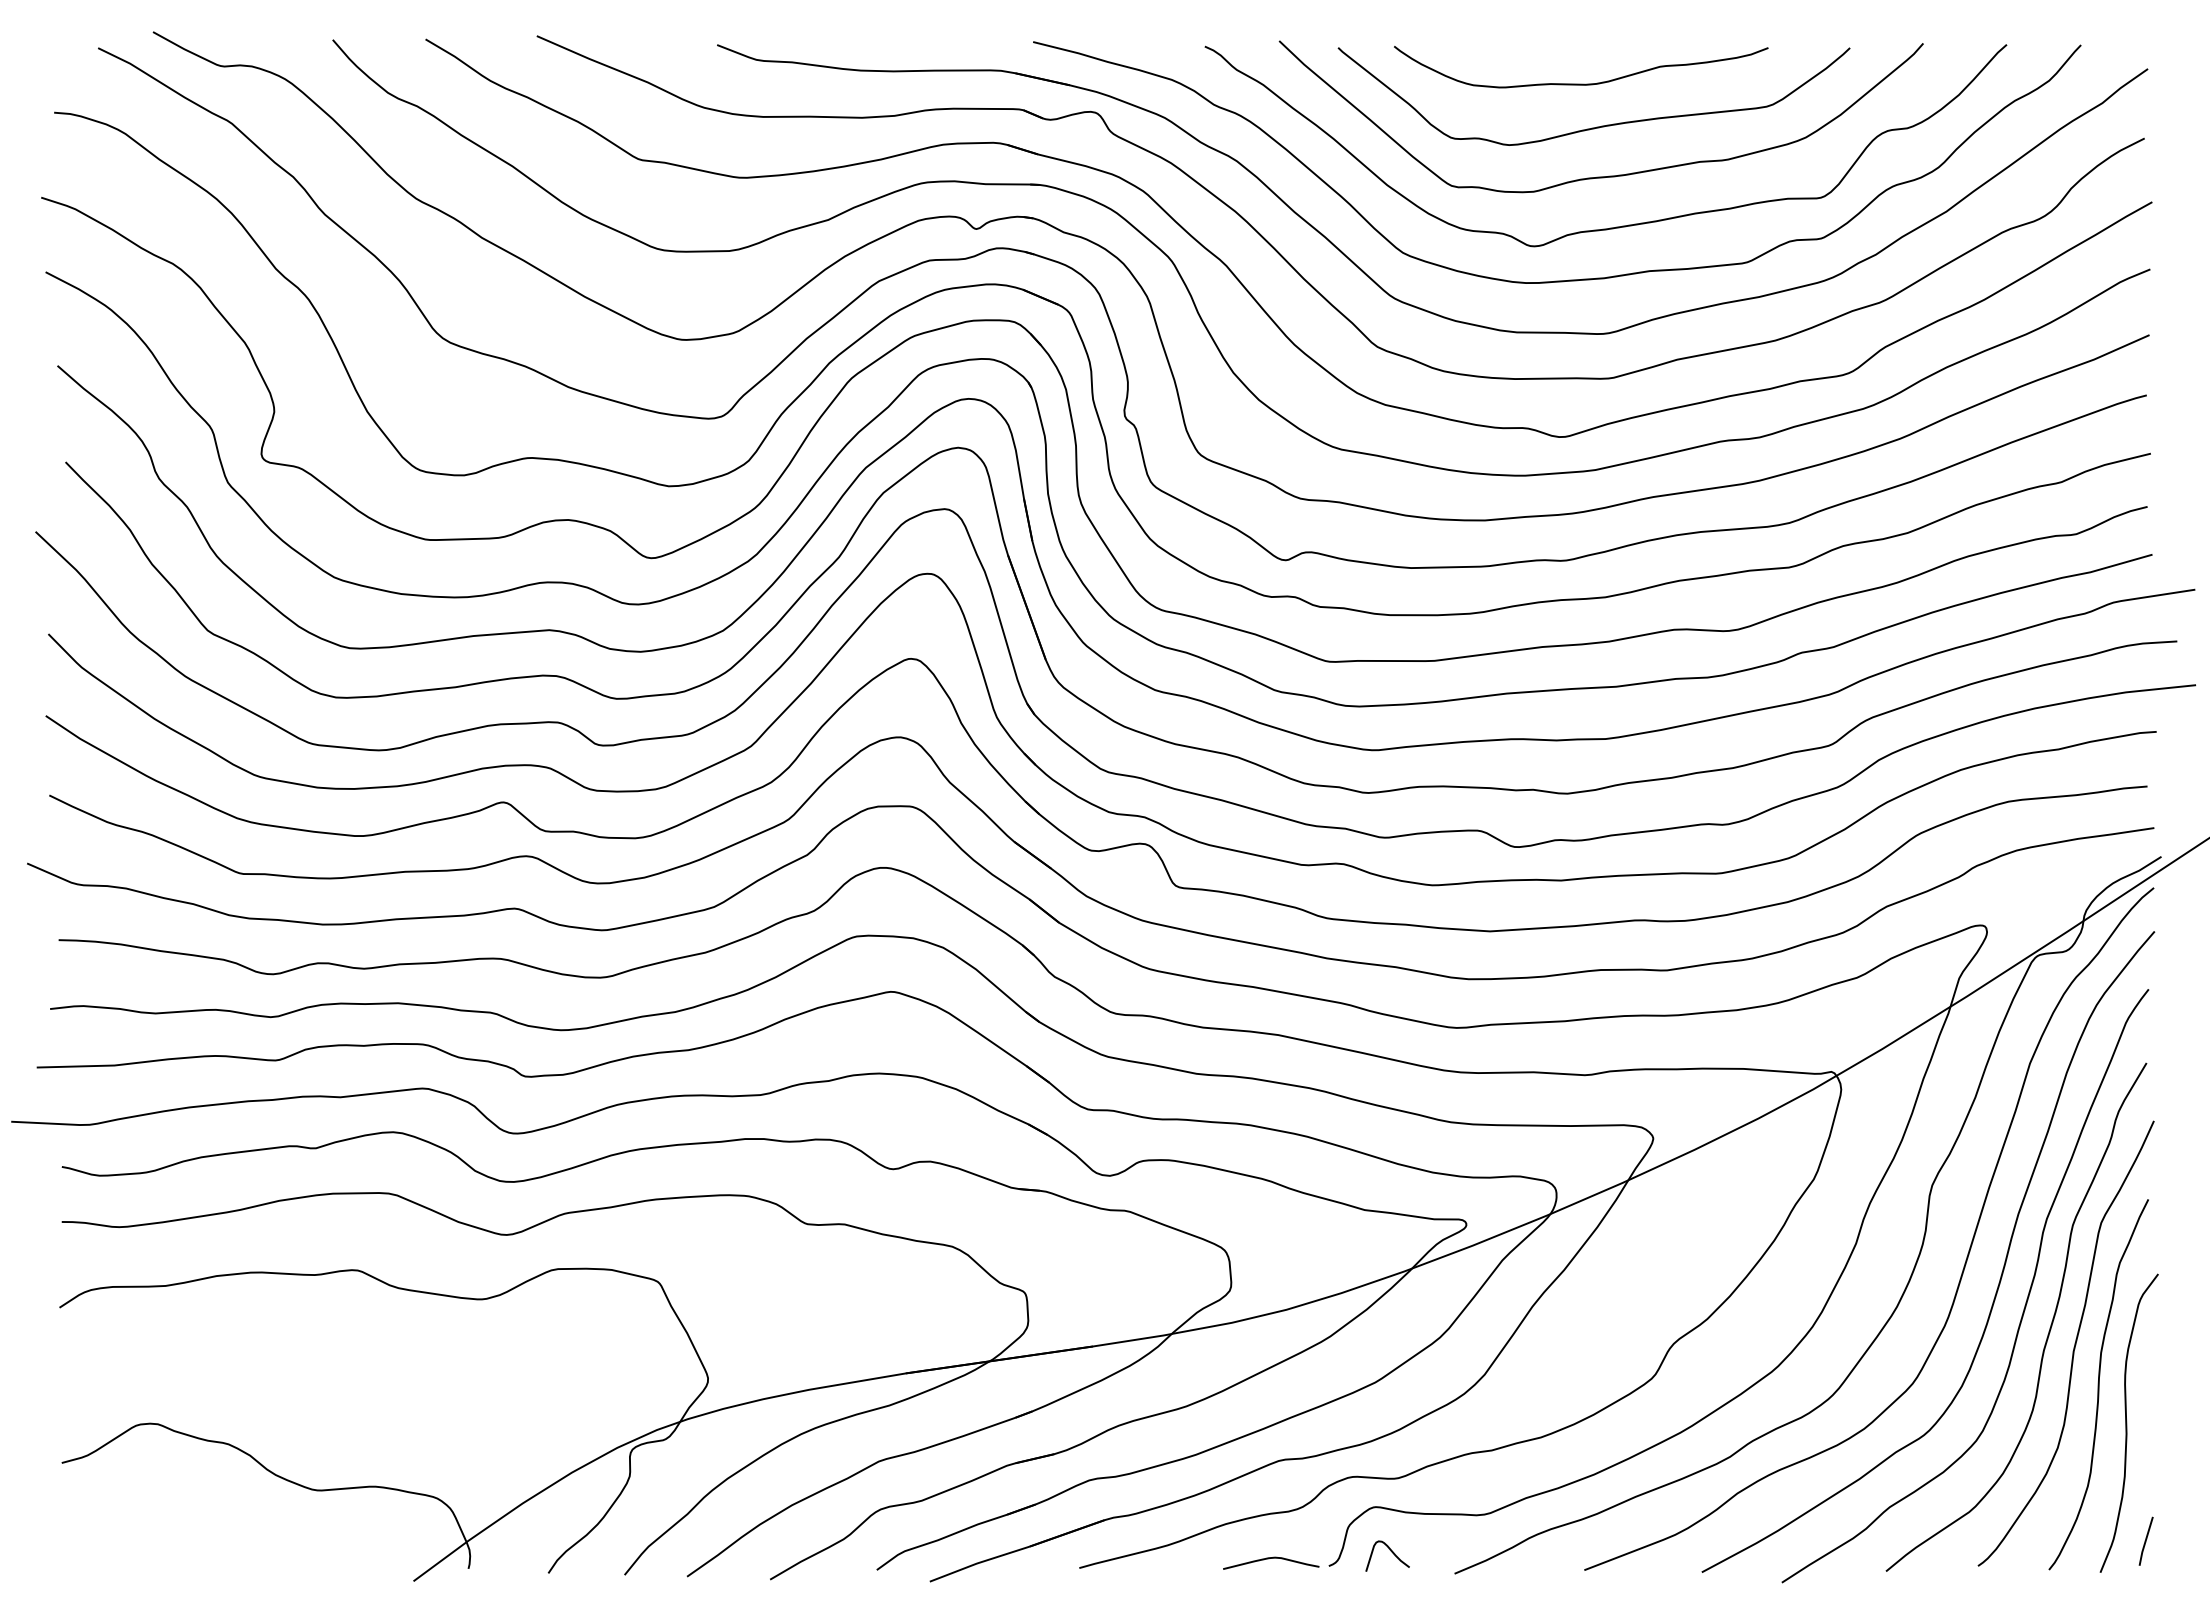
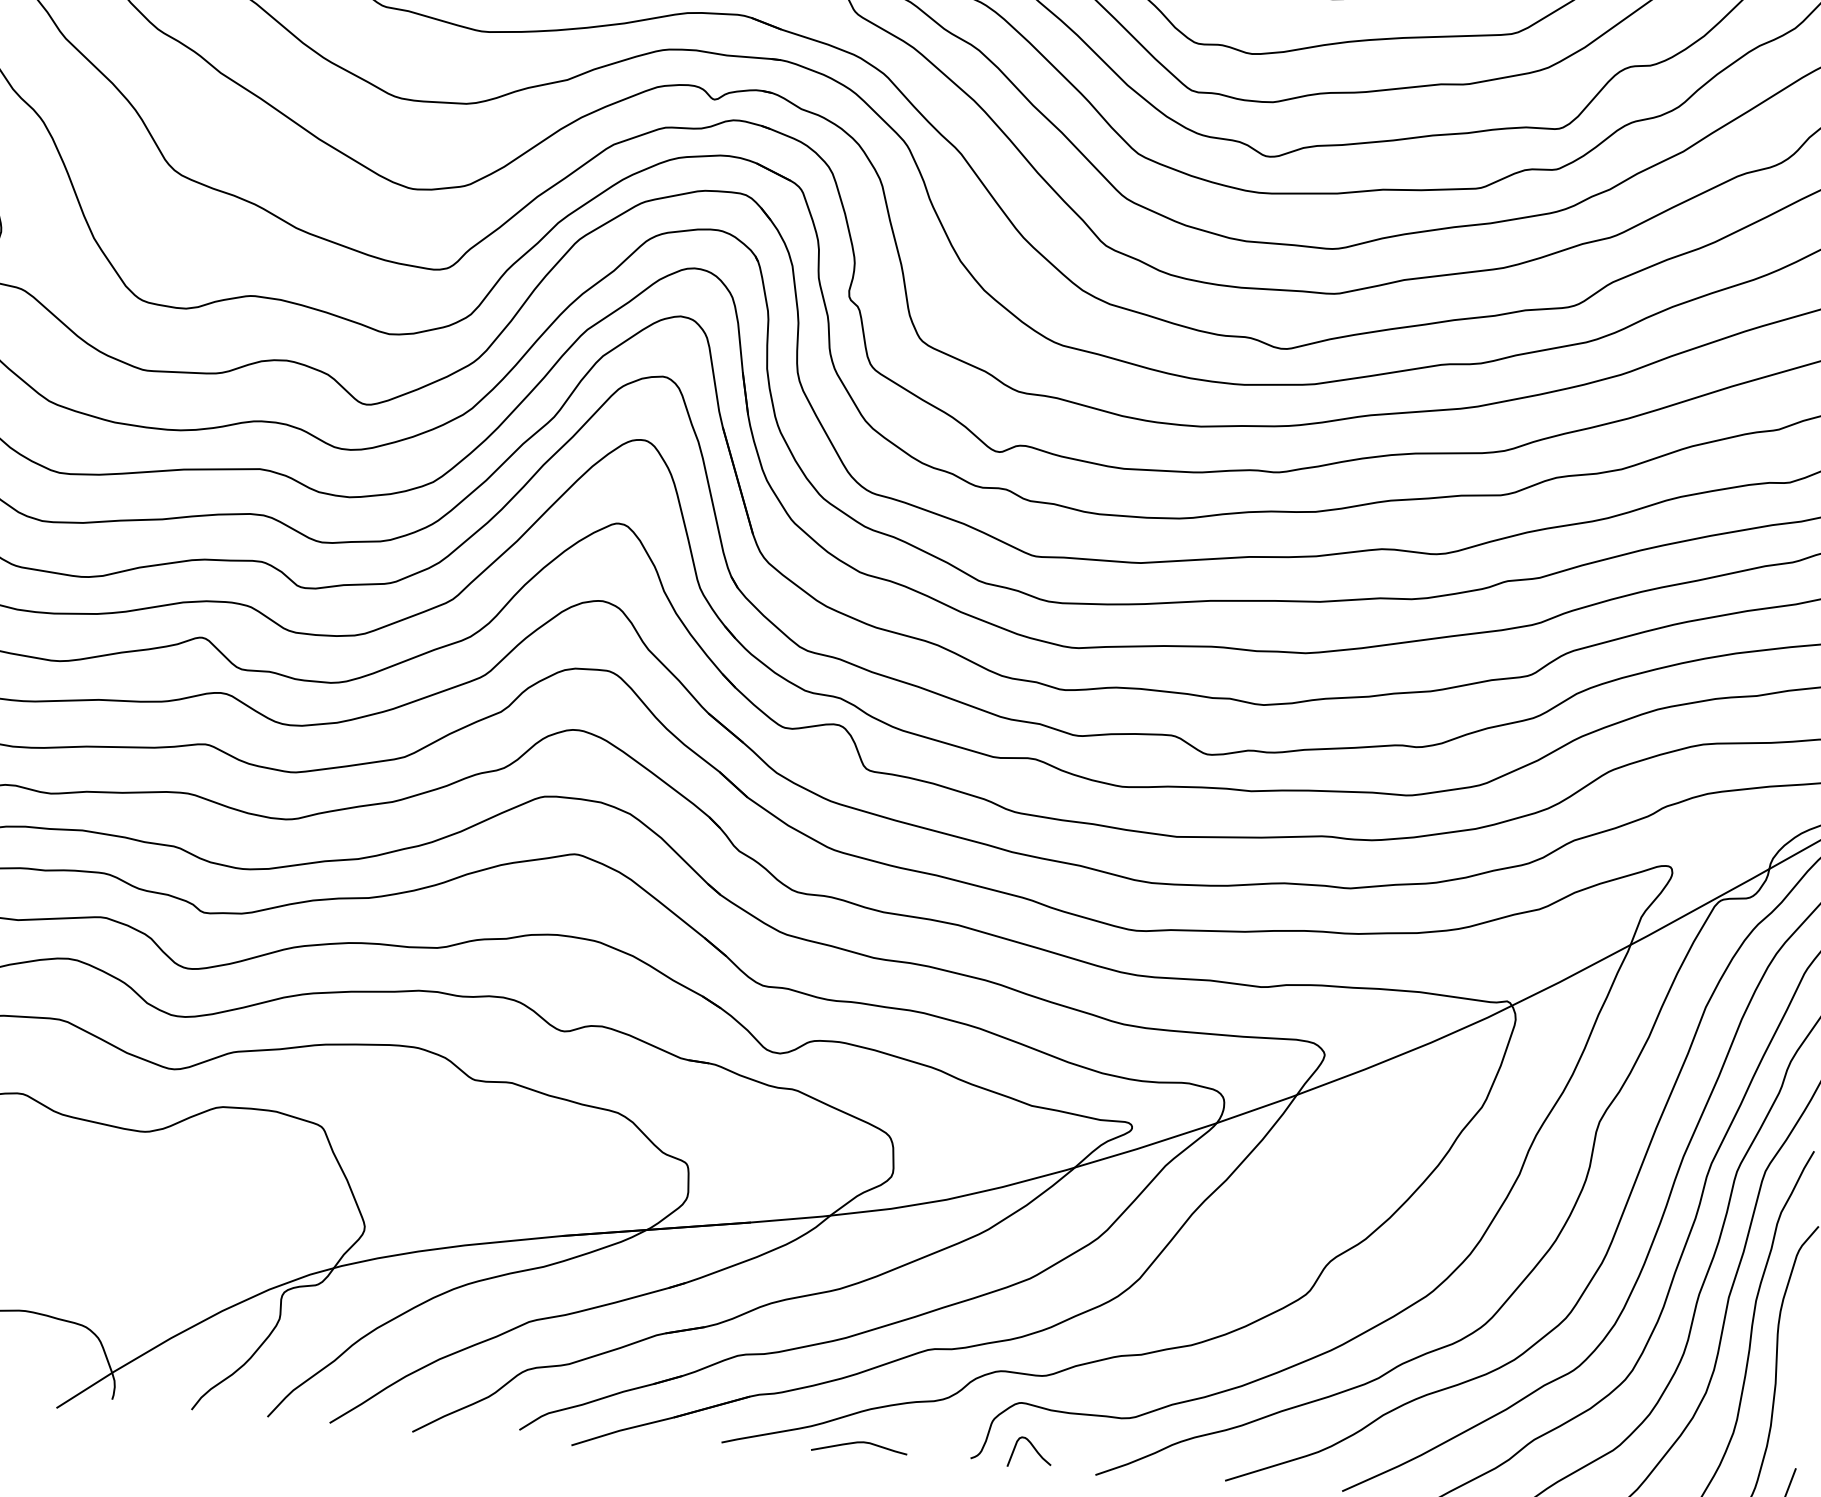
curve: (1271, 1558) -> (860, 1442), moved

